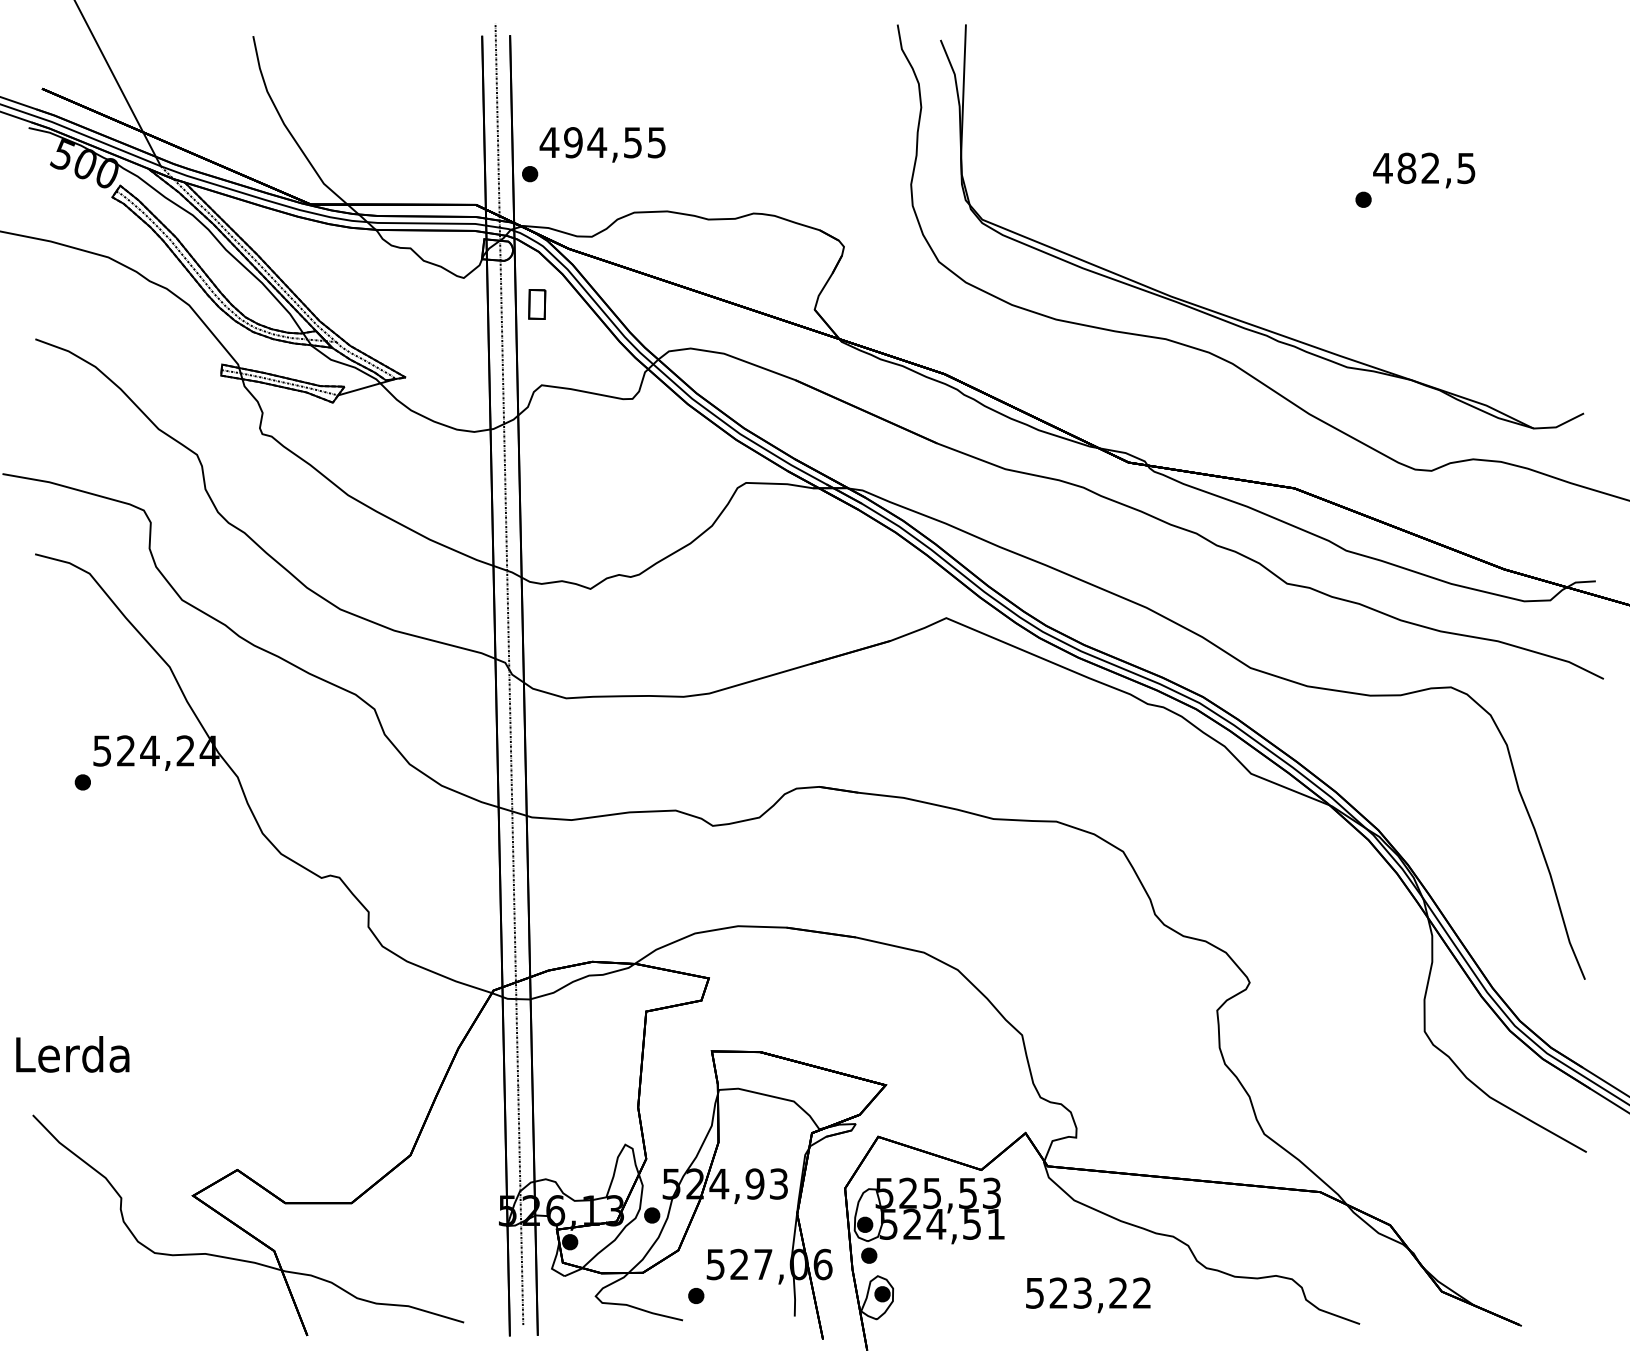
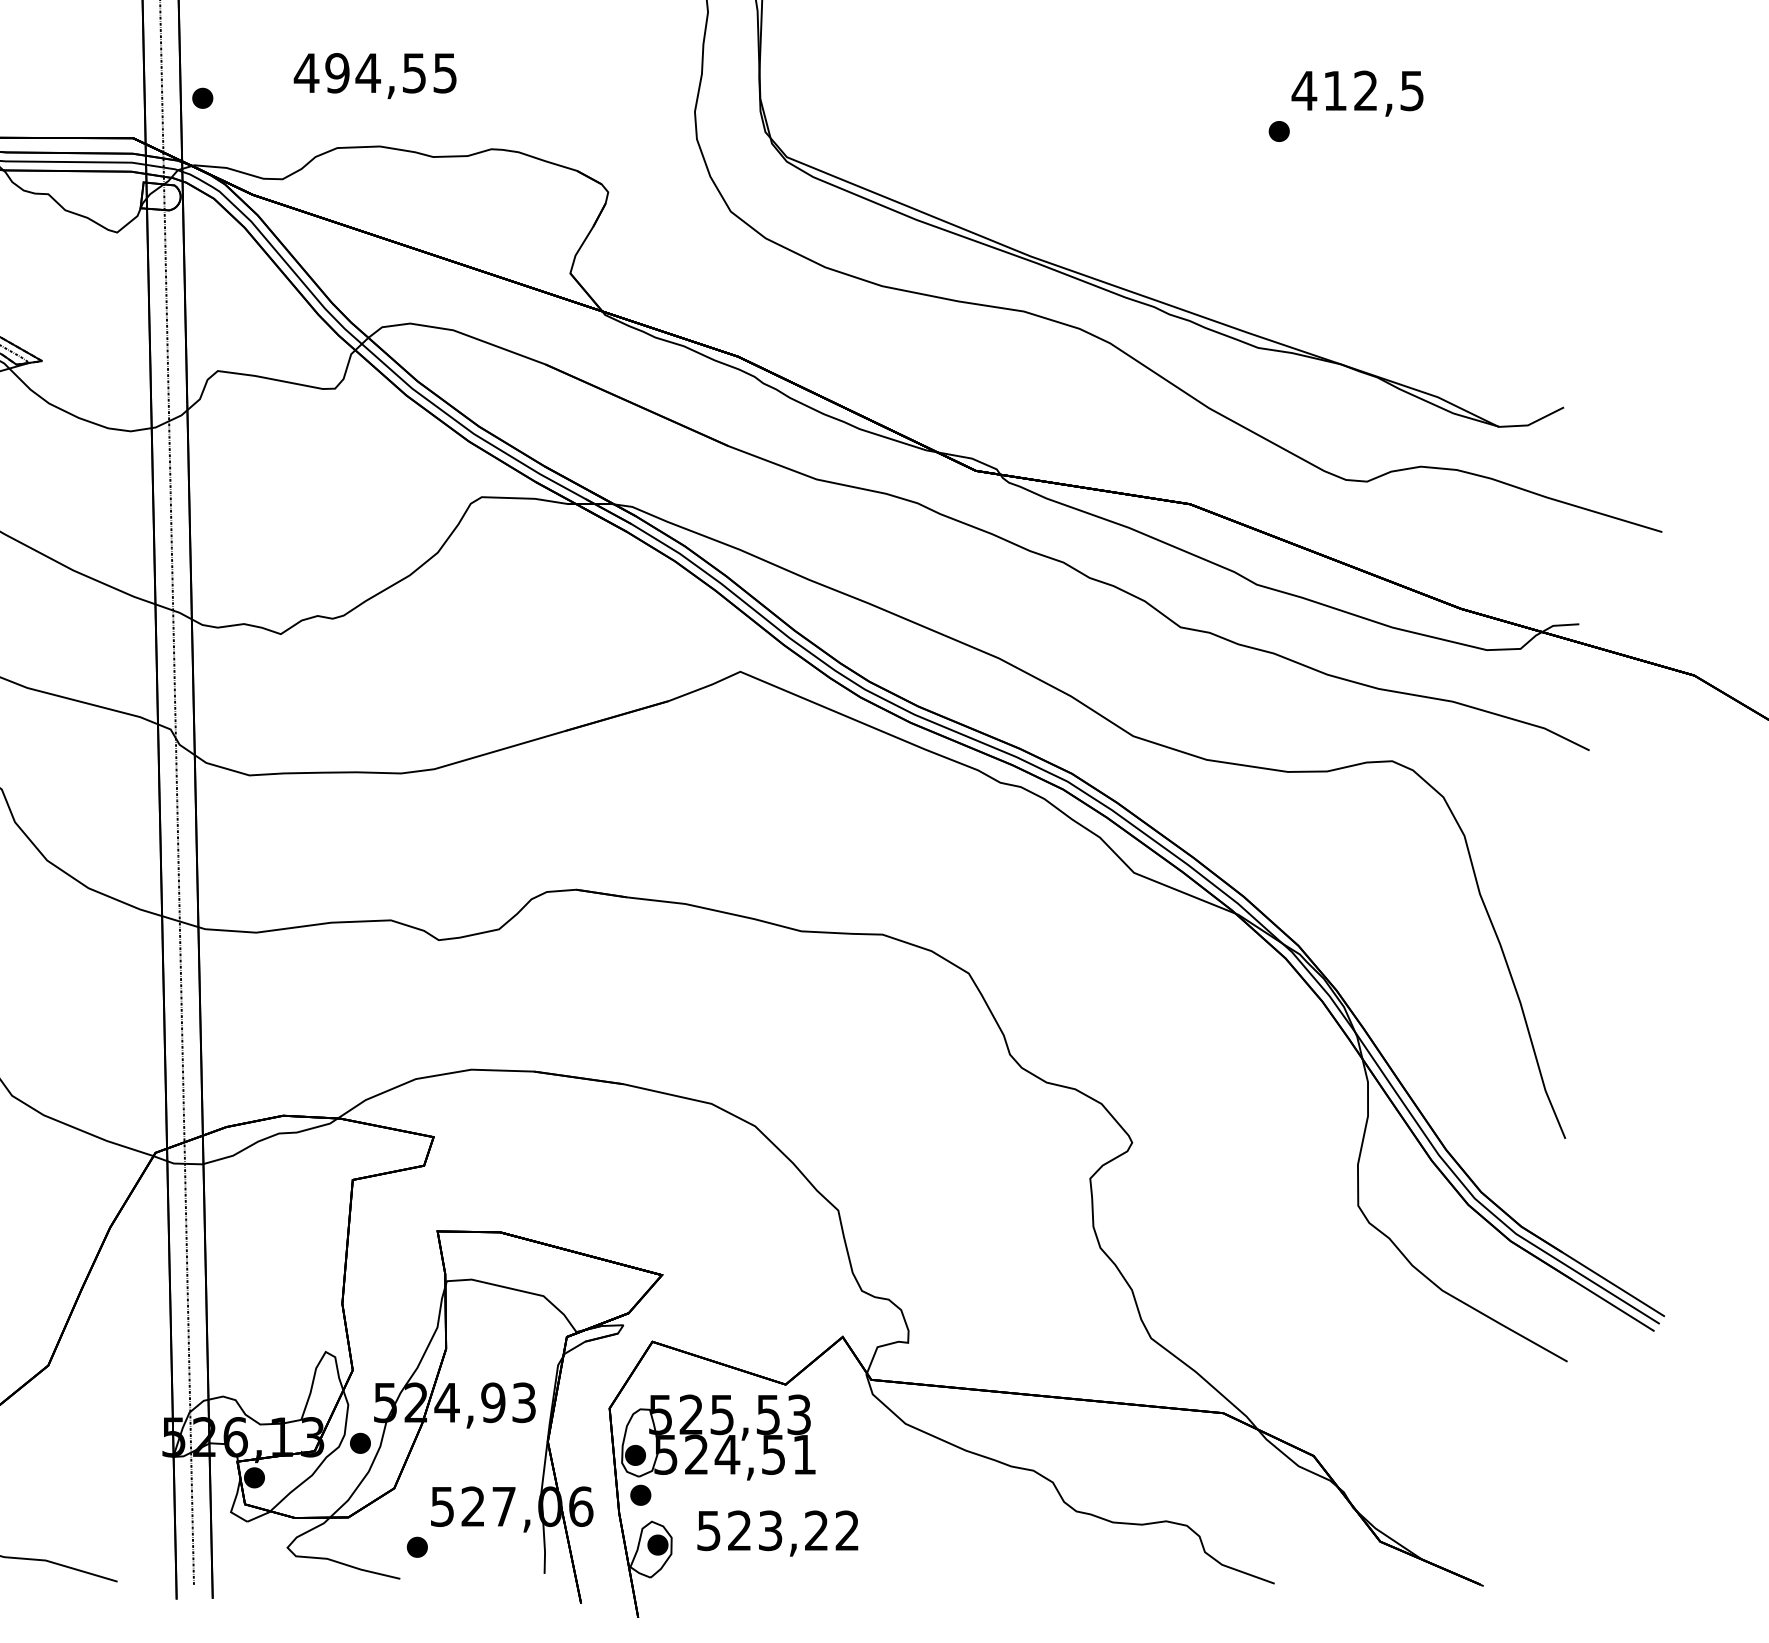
text: (602, 144) -> (375, 75), moved
text: (1406, 168) -> (1334, 91), 482,5 -> 412,5
part: (537, 304) -> (212, 266), removed
text: (1088, 1295) -> (778, 1533), moved

